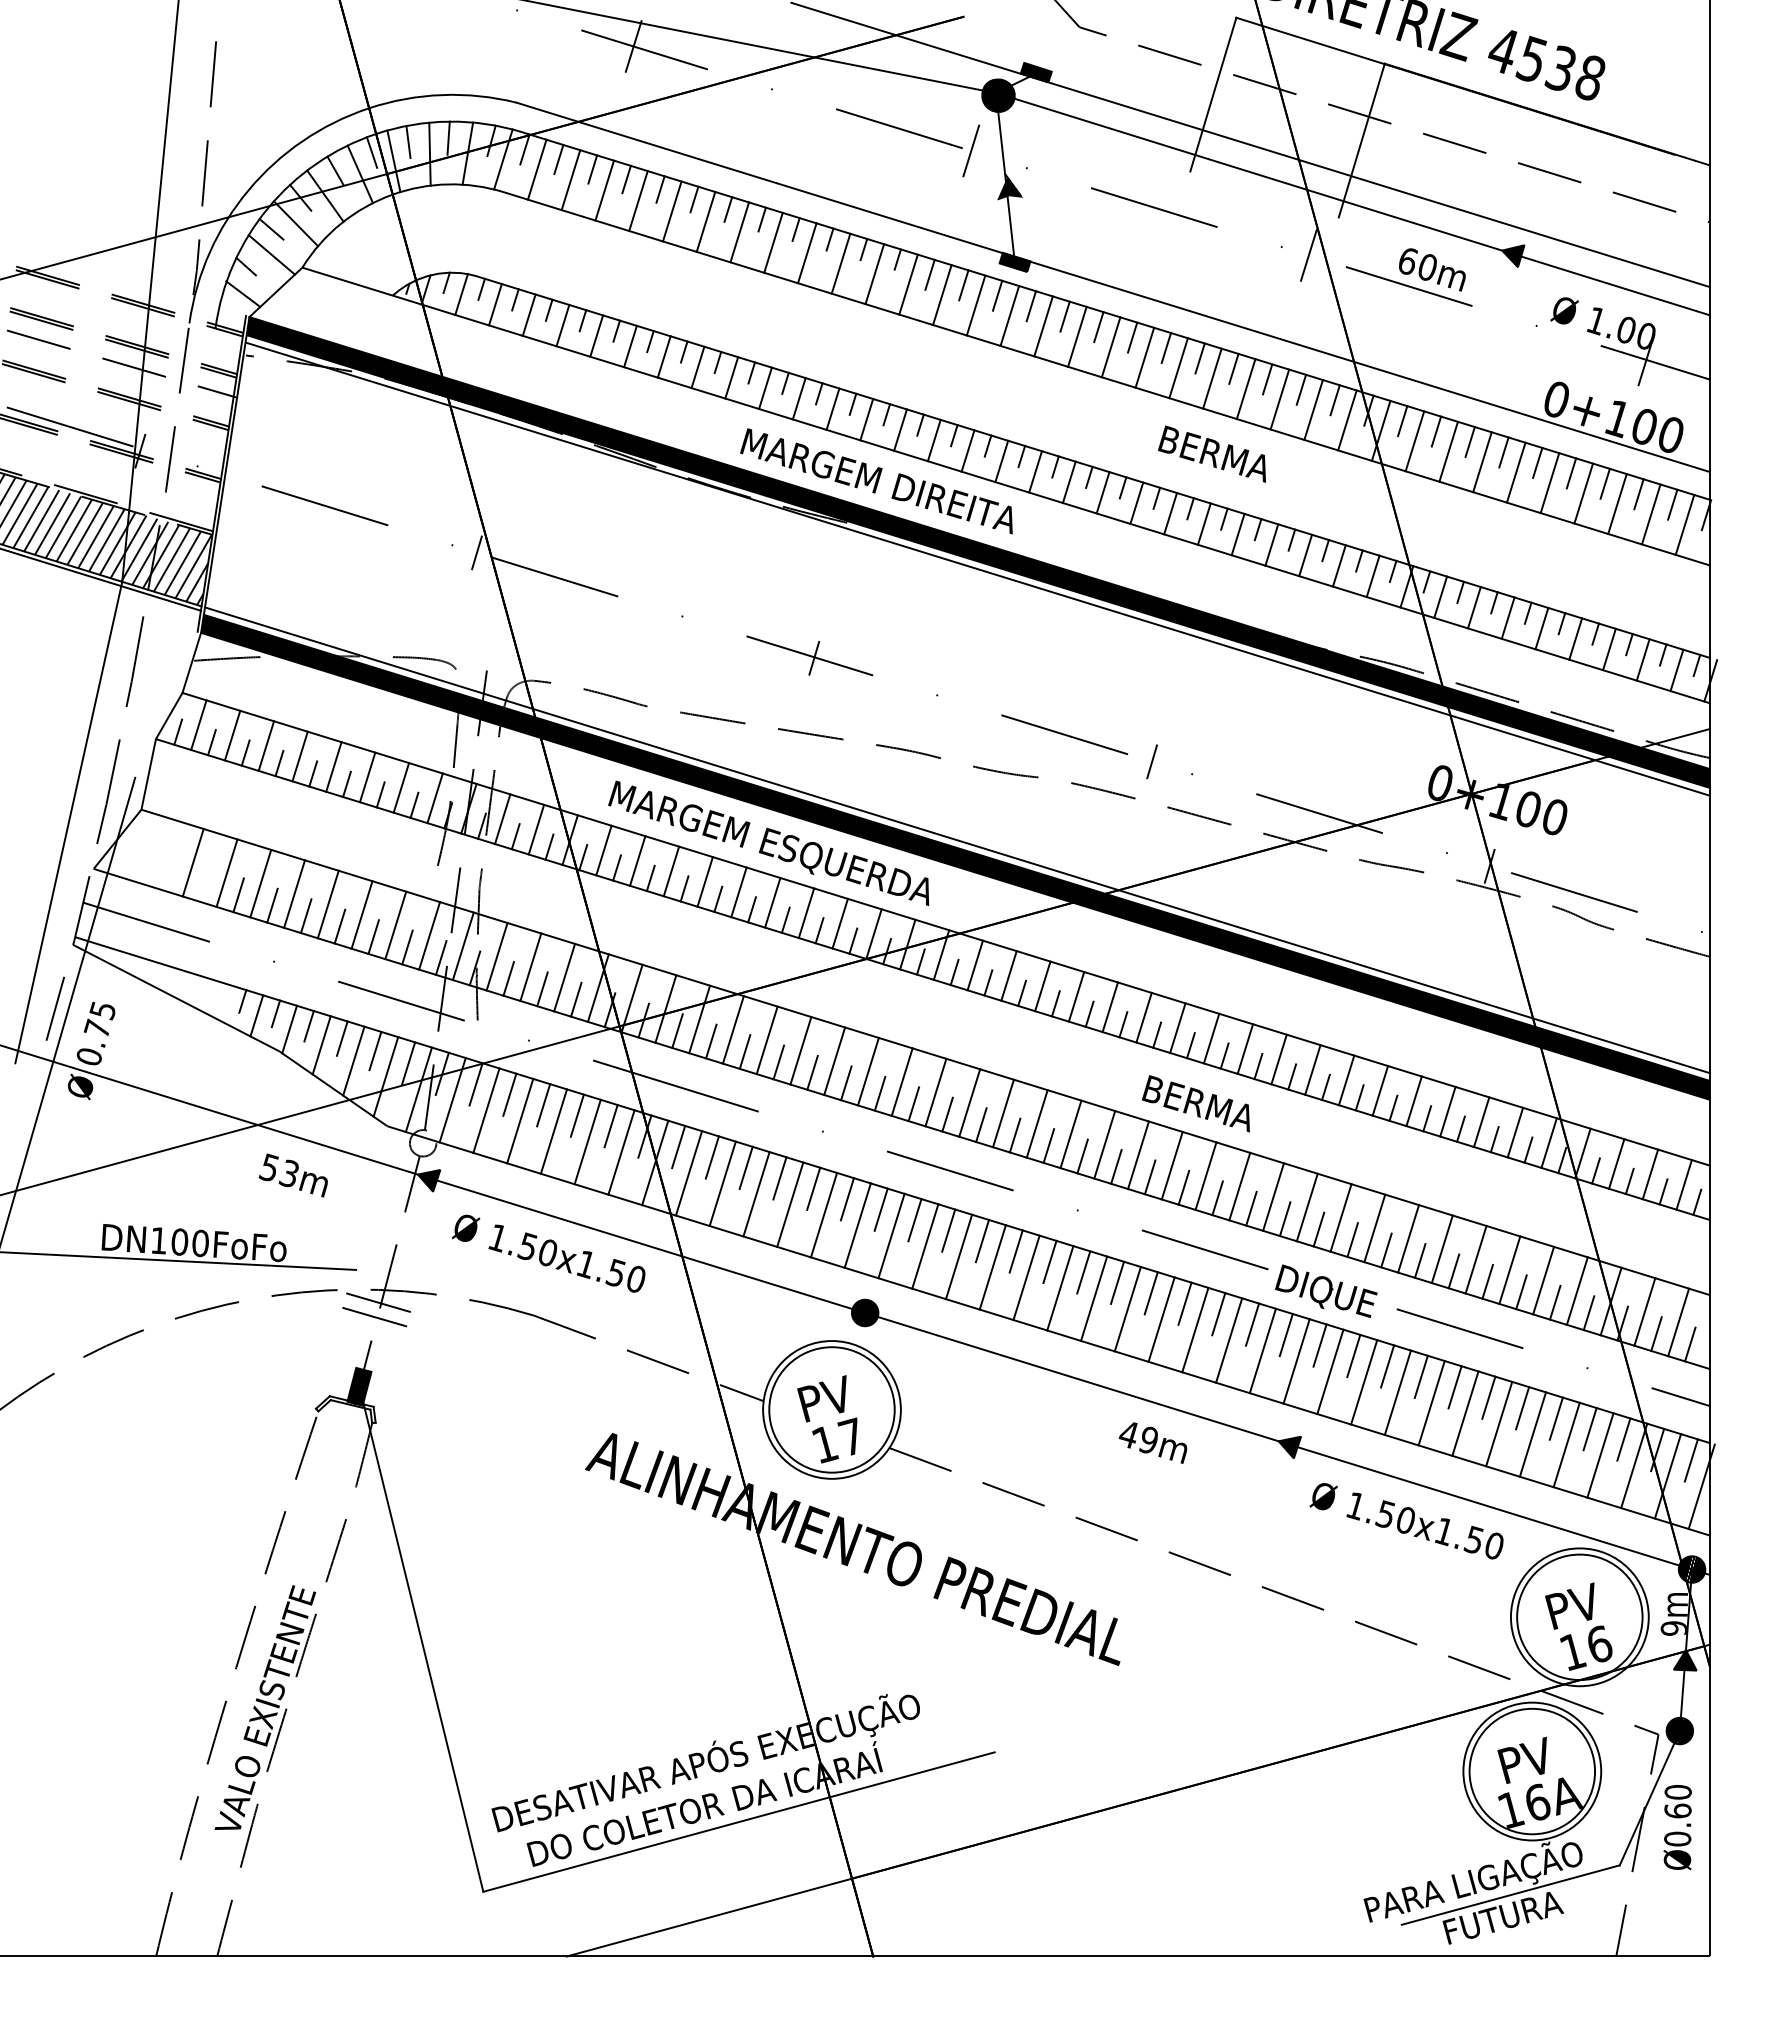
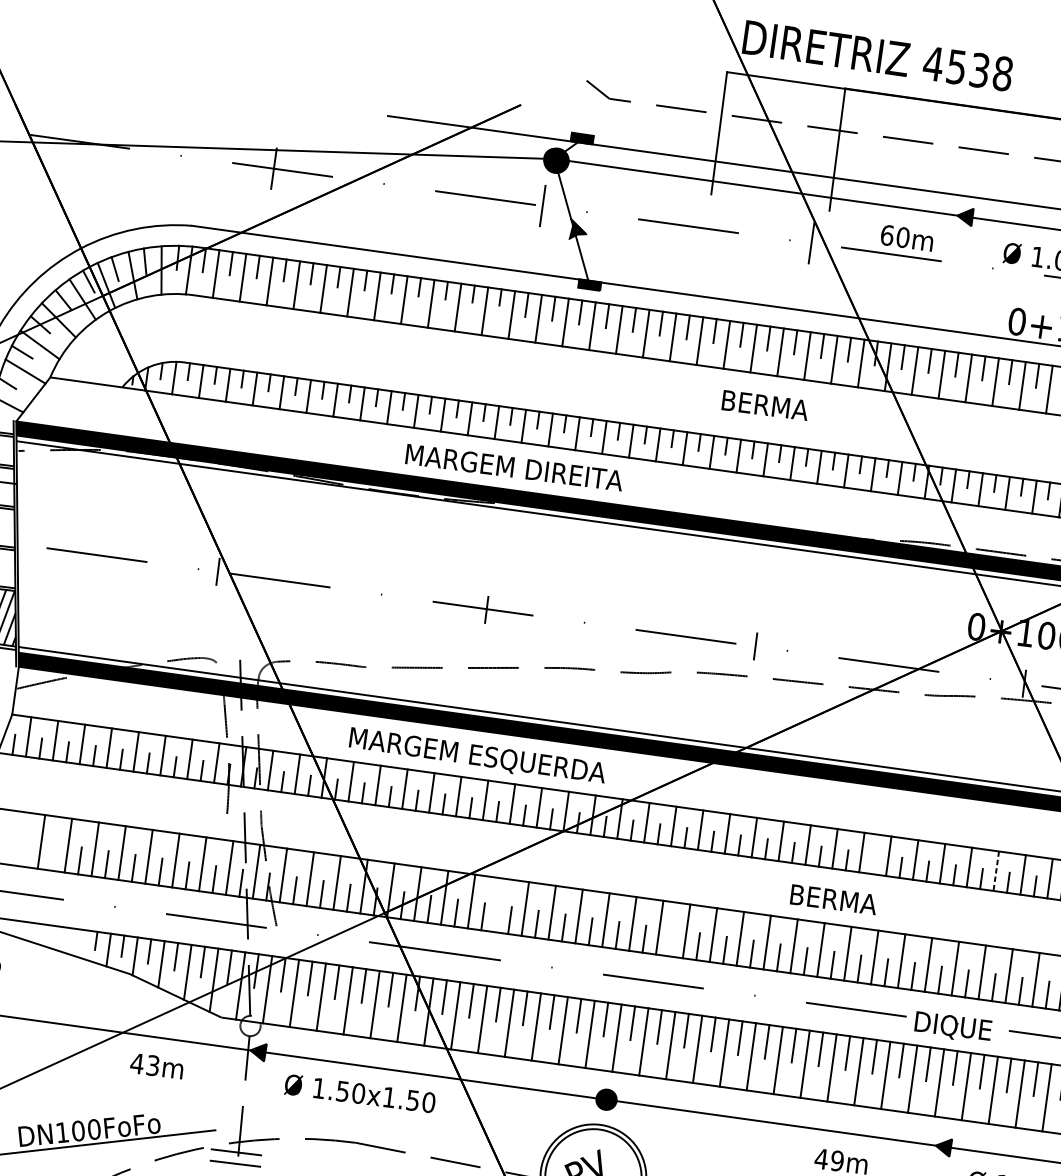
line: (766, 1040) -> (497, 905), removed
line: (1258, 1066) -> (874, 864), removed
line: (1414, 1101) -> (996, 871), solid -> dashed
line: (981, 1125) -> (671, 943), removed
text: (268, 1167) -> (136, 1063), 53m -> 43m

